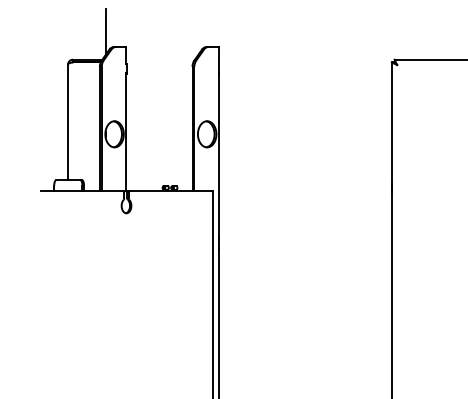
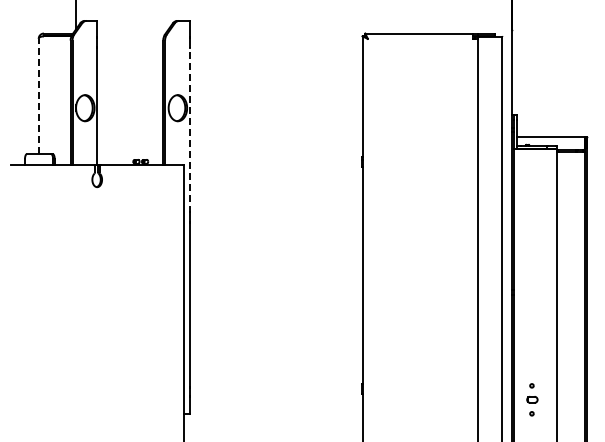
line: (67, 122) -> (38, 96), solid -> dashed
line: (218, 156) -> (189, 130), solid -> dashed

